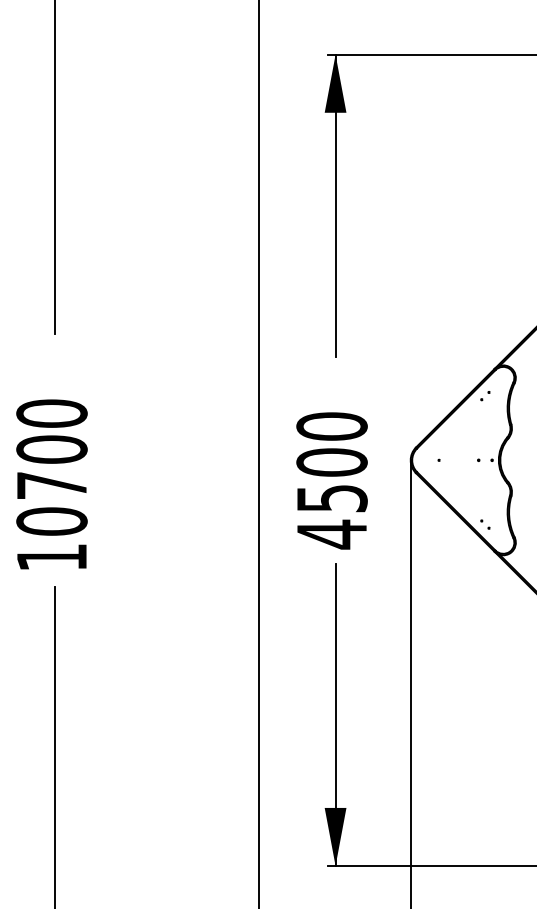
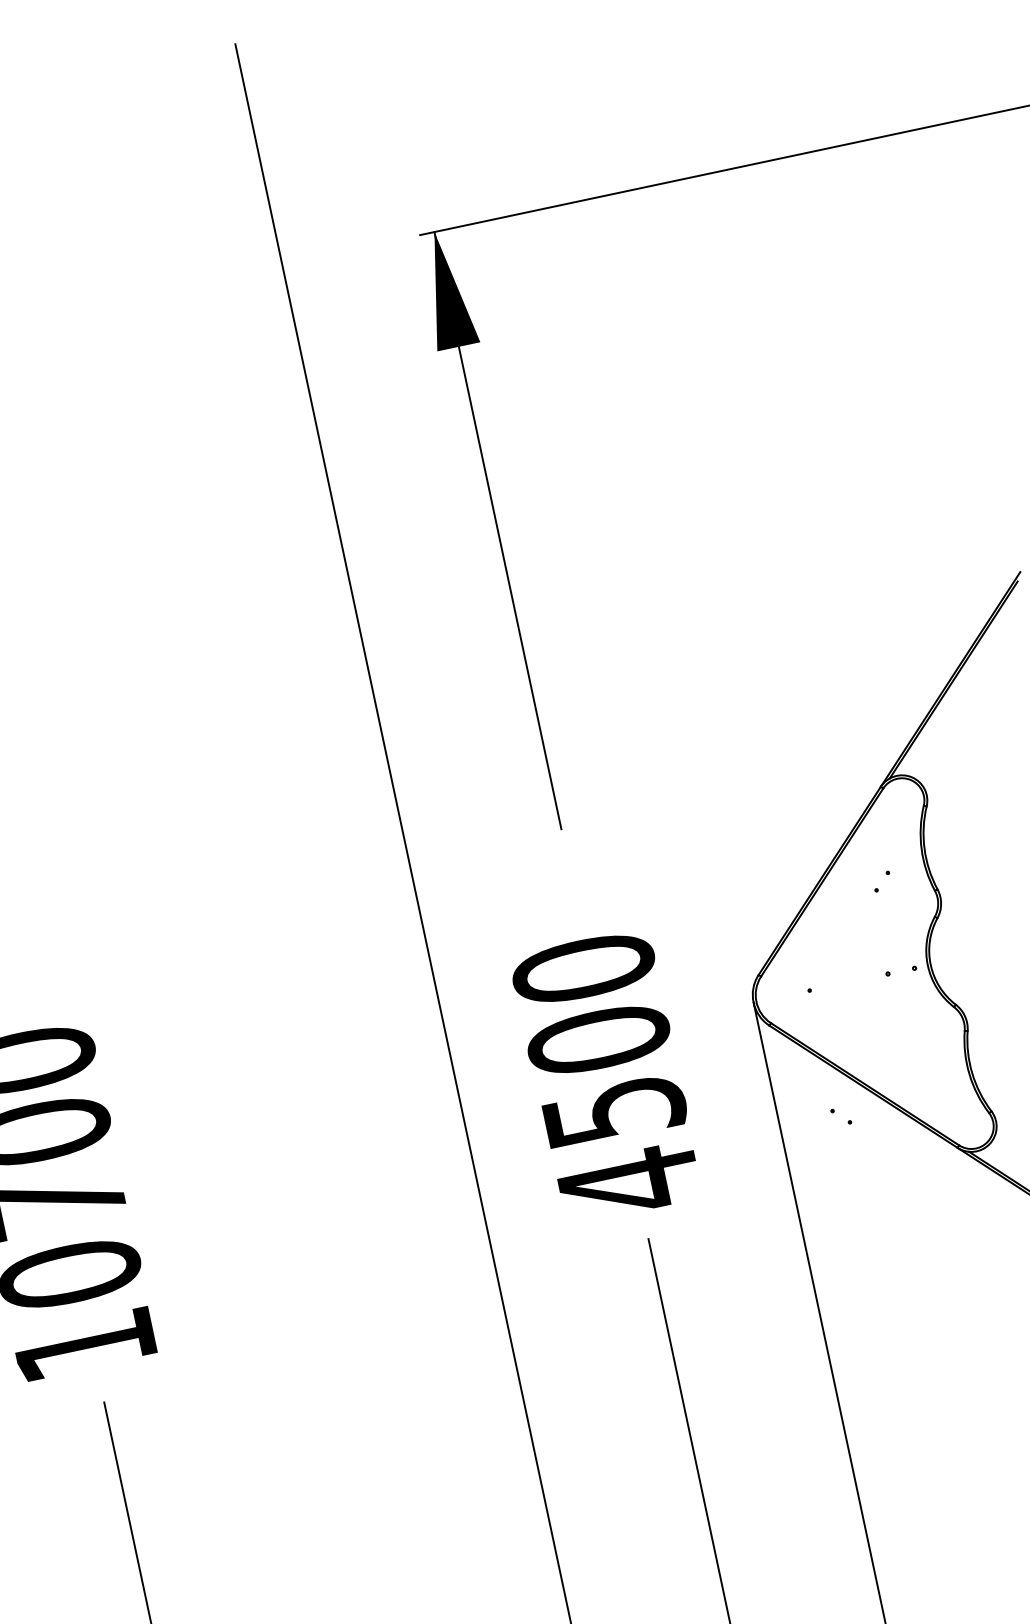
part: (485, 396) -> (882, 882), moved
part: (485, 524) -> (841, 1116), moved

